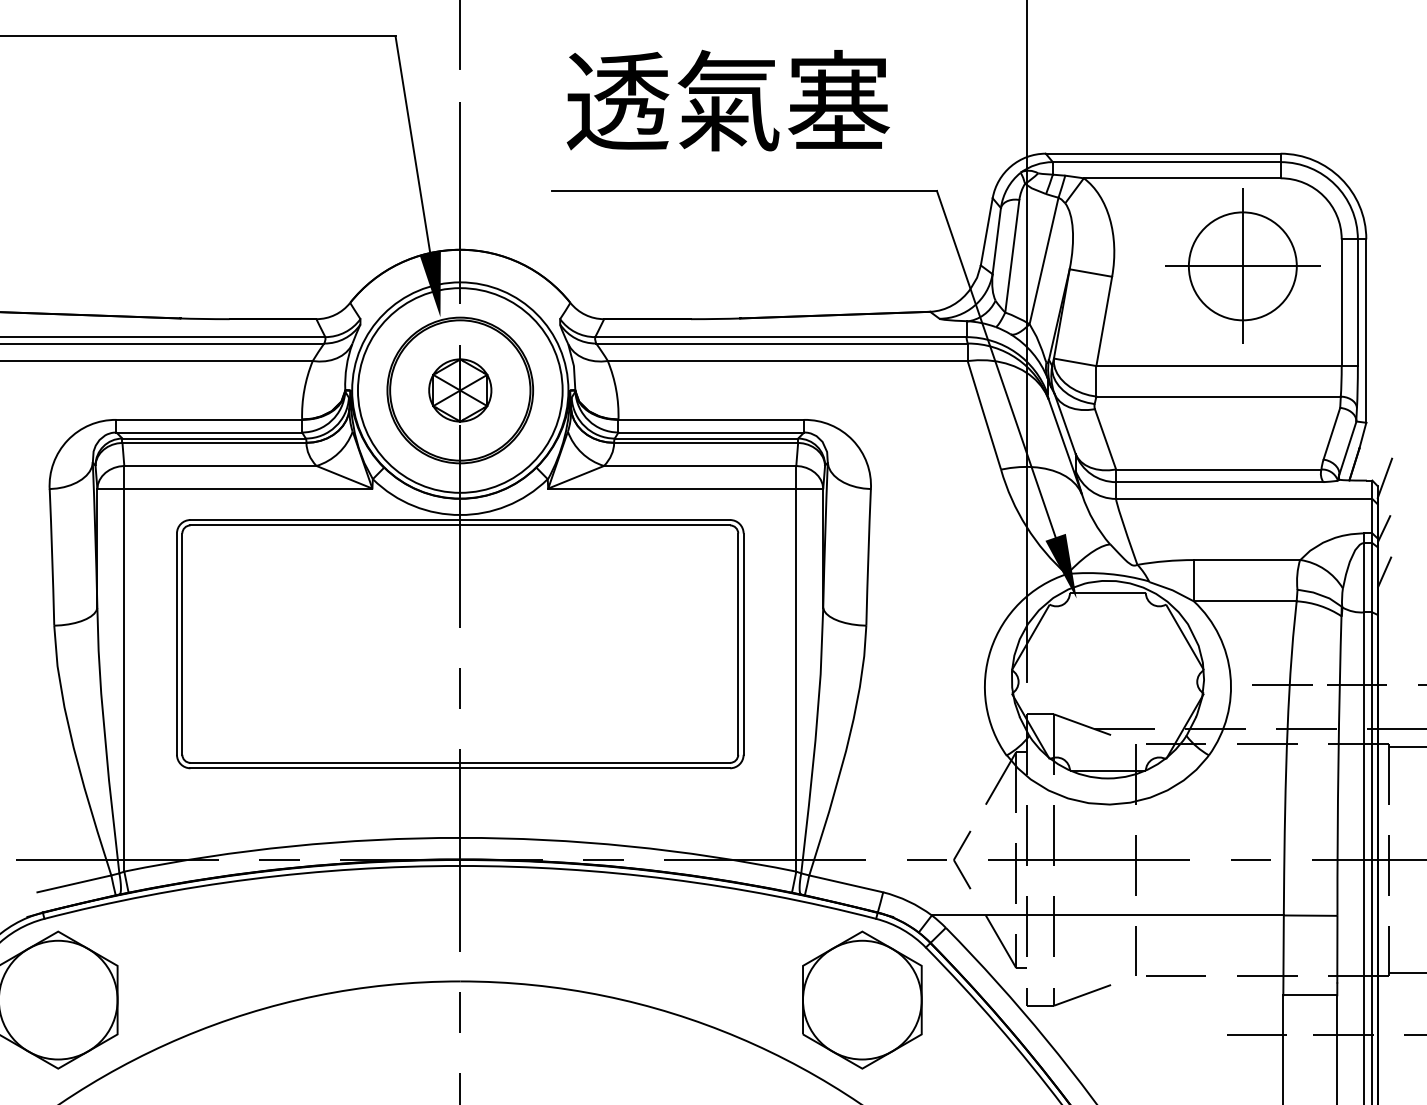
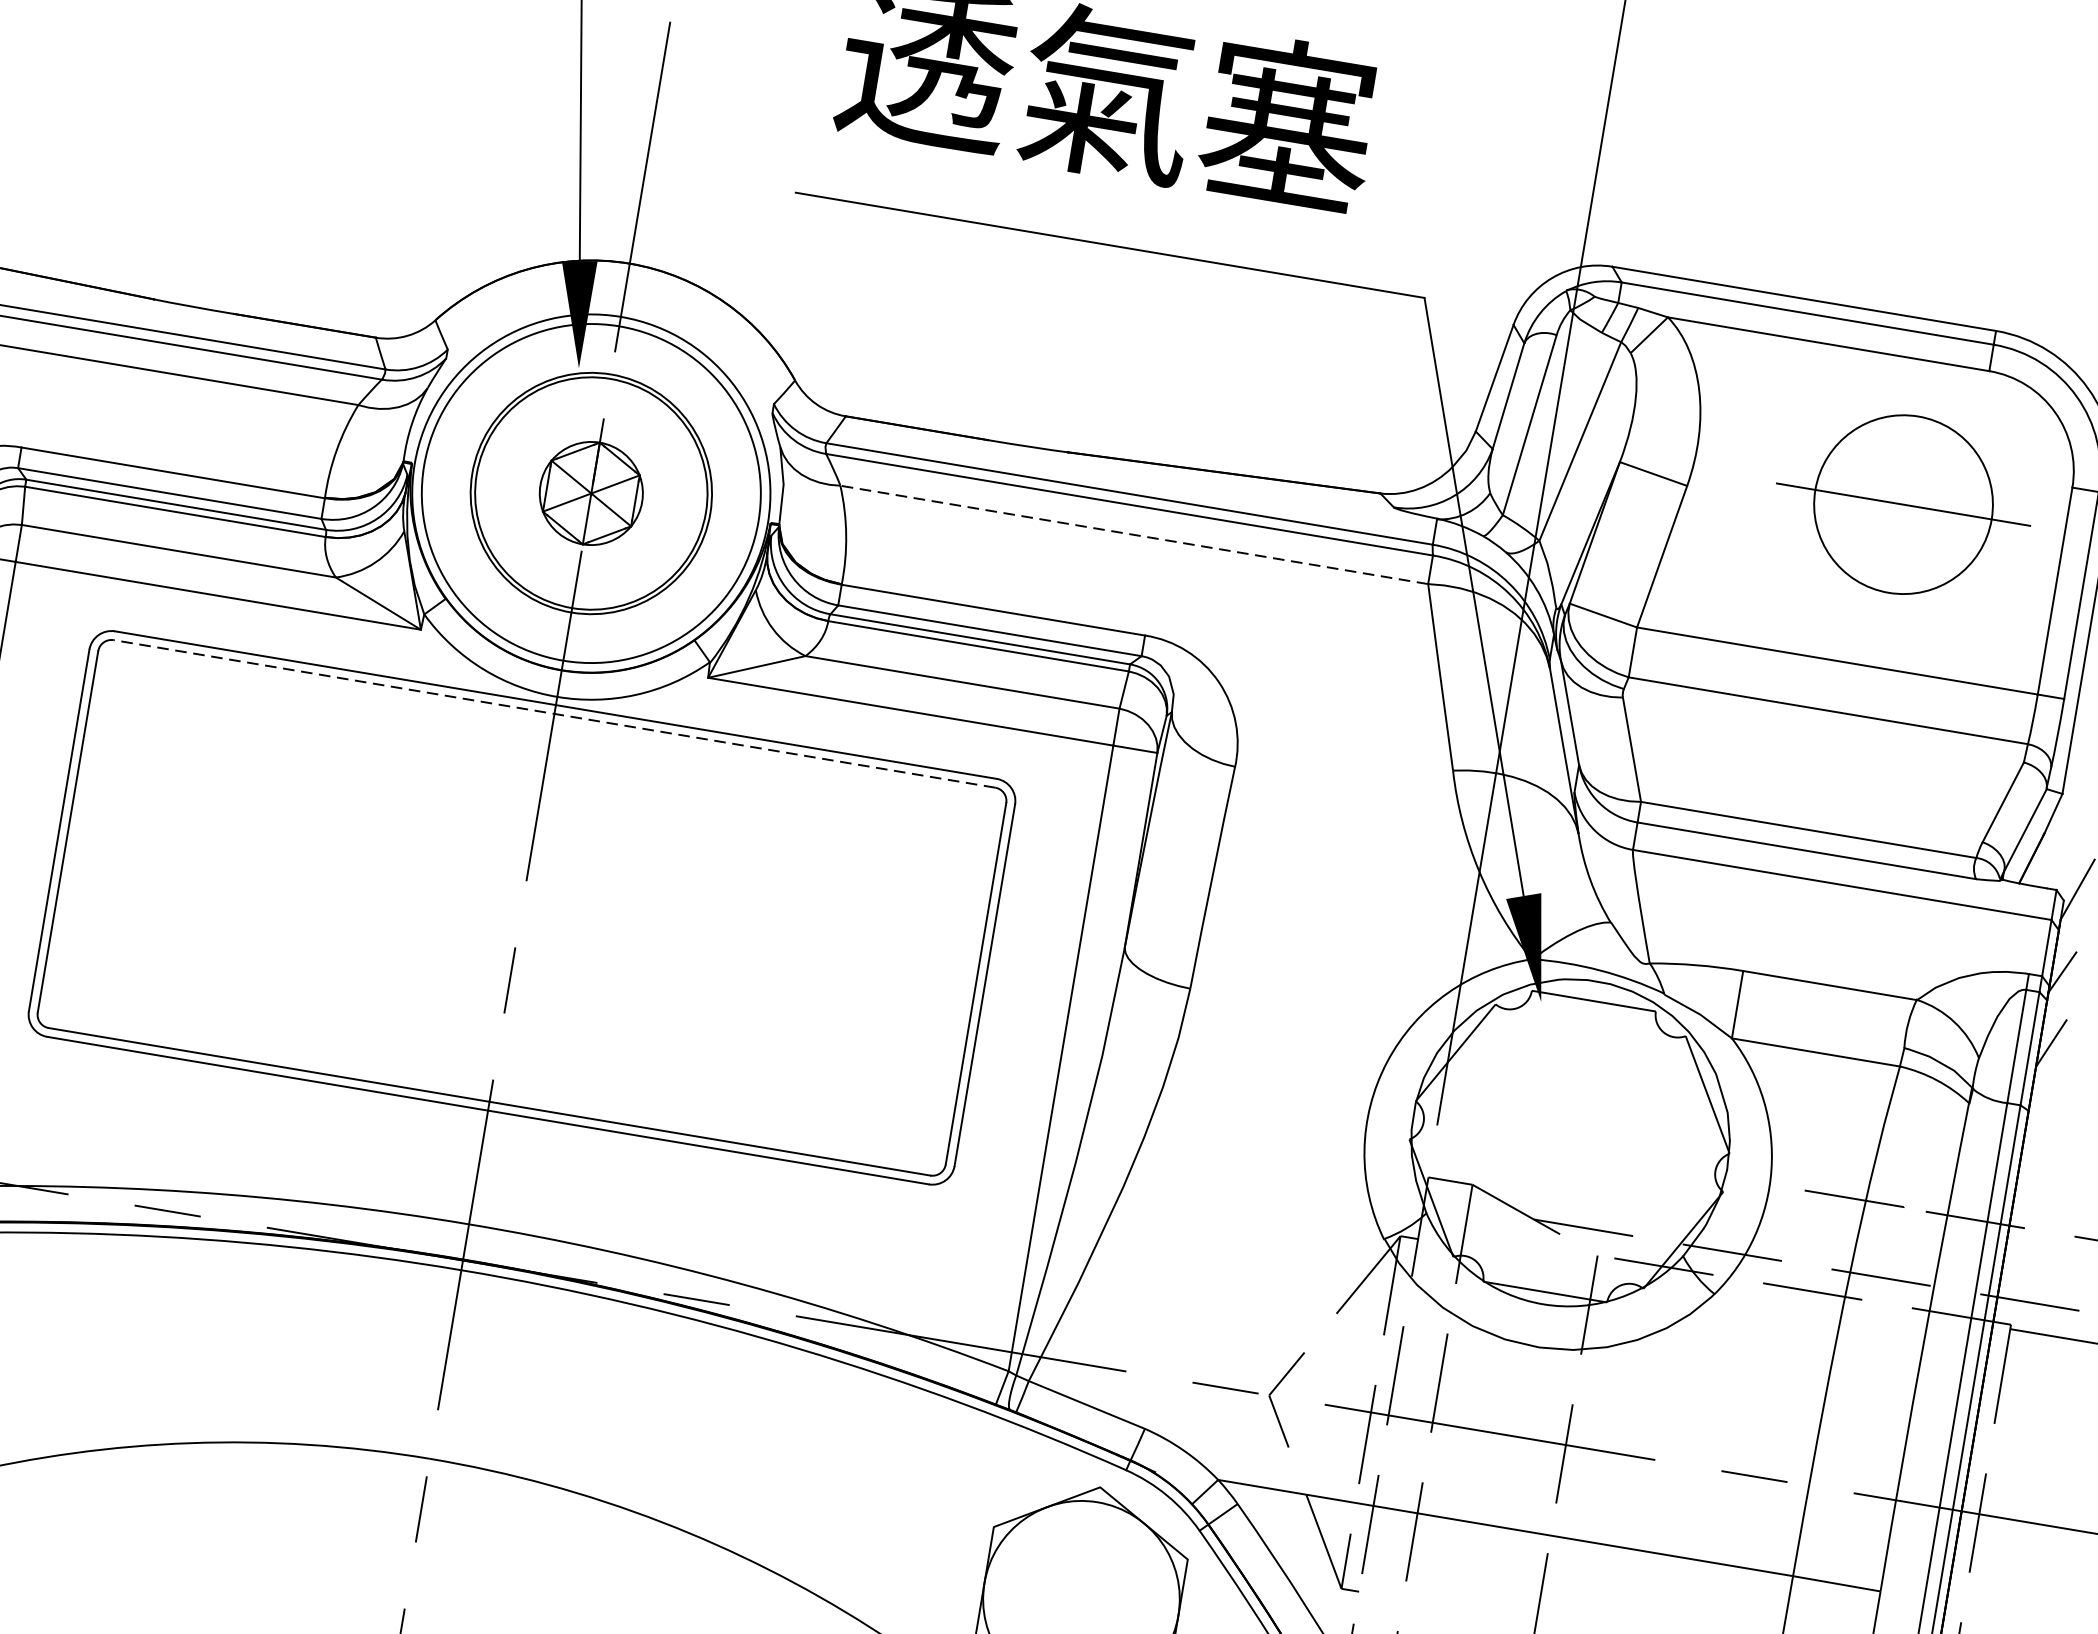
line: (1242, 266) -> (1902, 504), removed
line: (787, 361) -> (1133, 535), solid -> dashed
line: (460, 525) -> (554, 714), solid -> dashed

